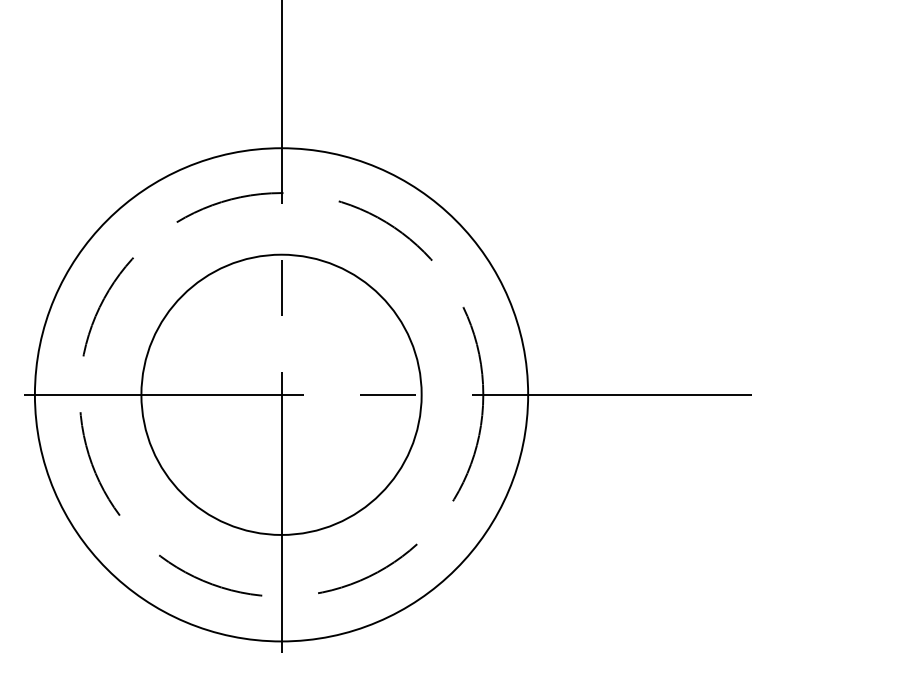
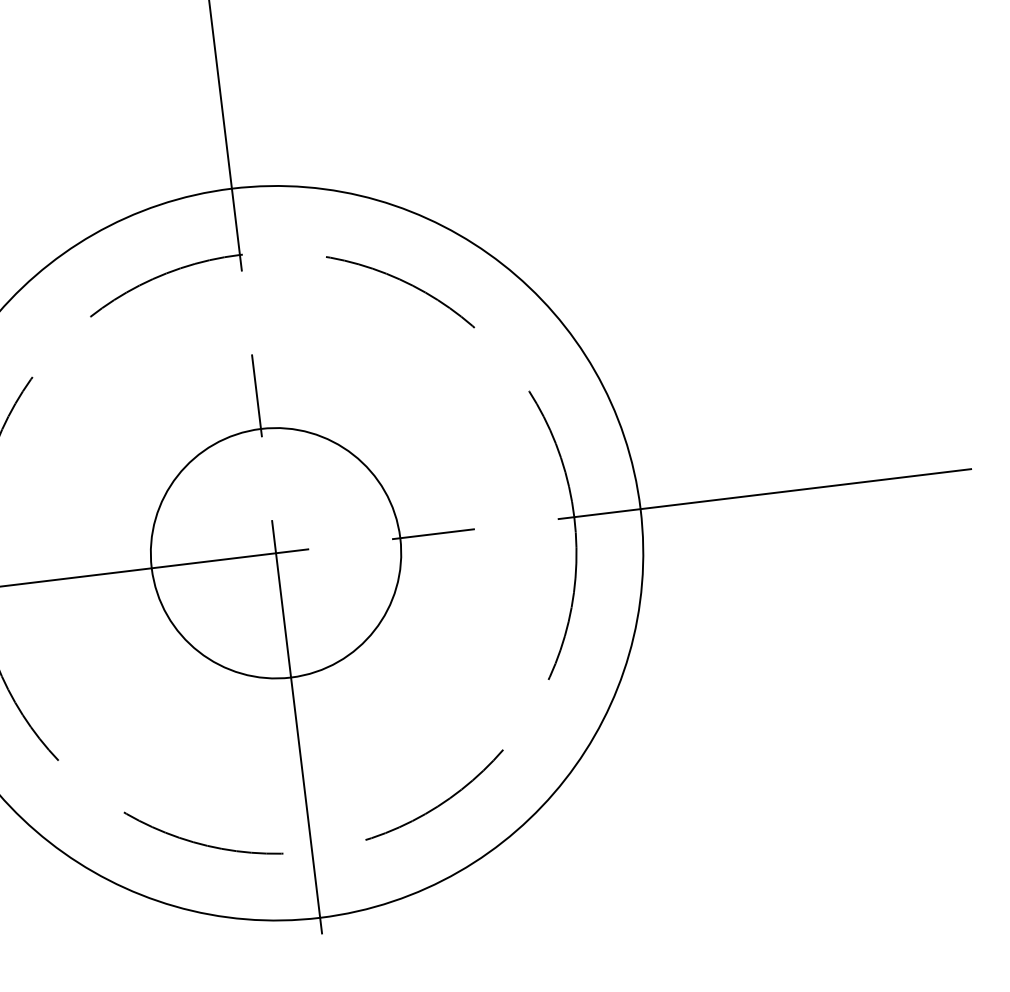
circle: (281, 394) -> (275, 552), size x0.6

